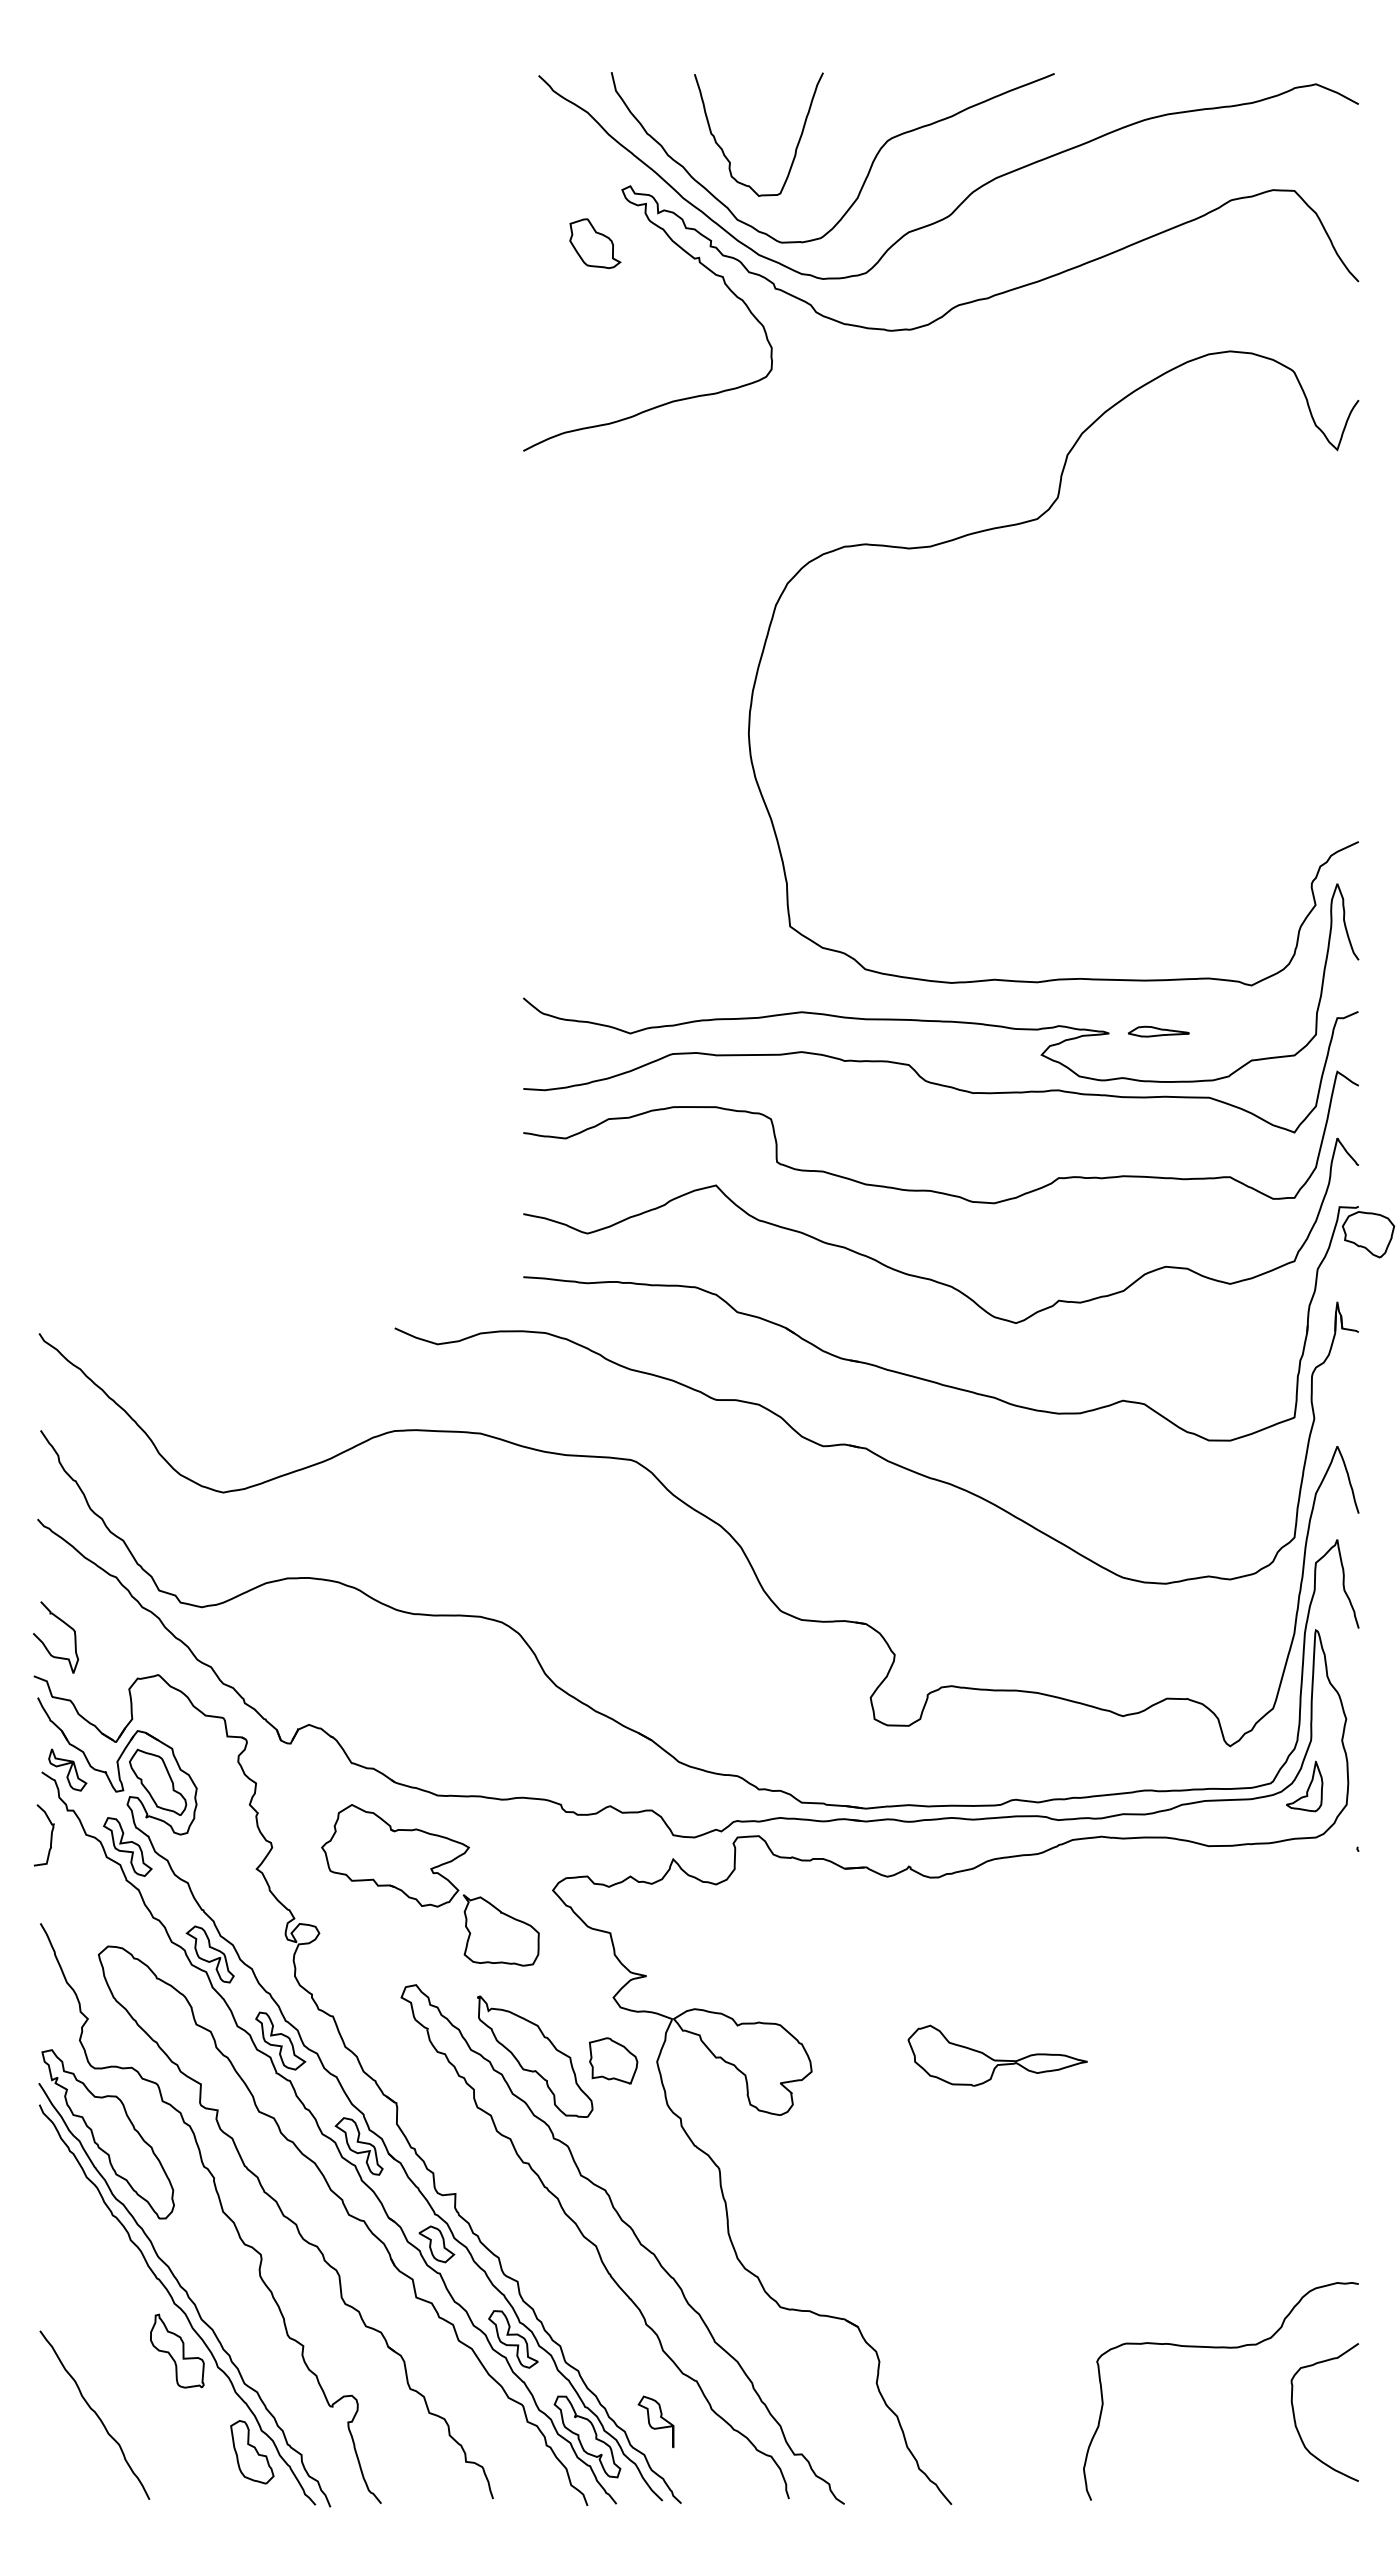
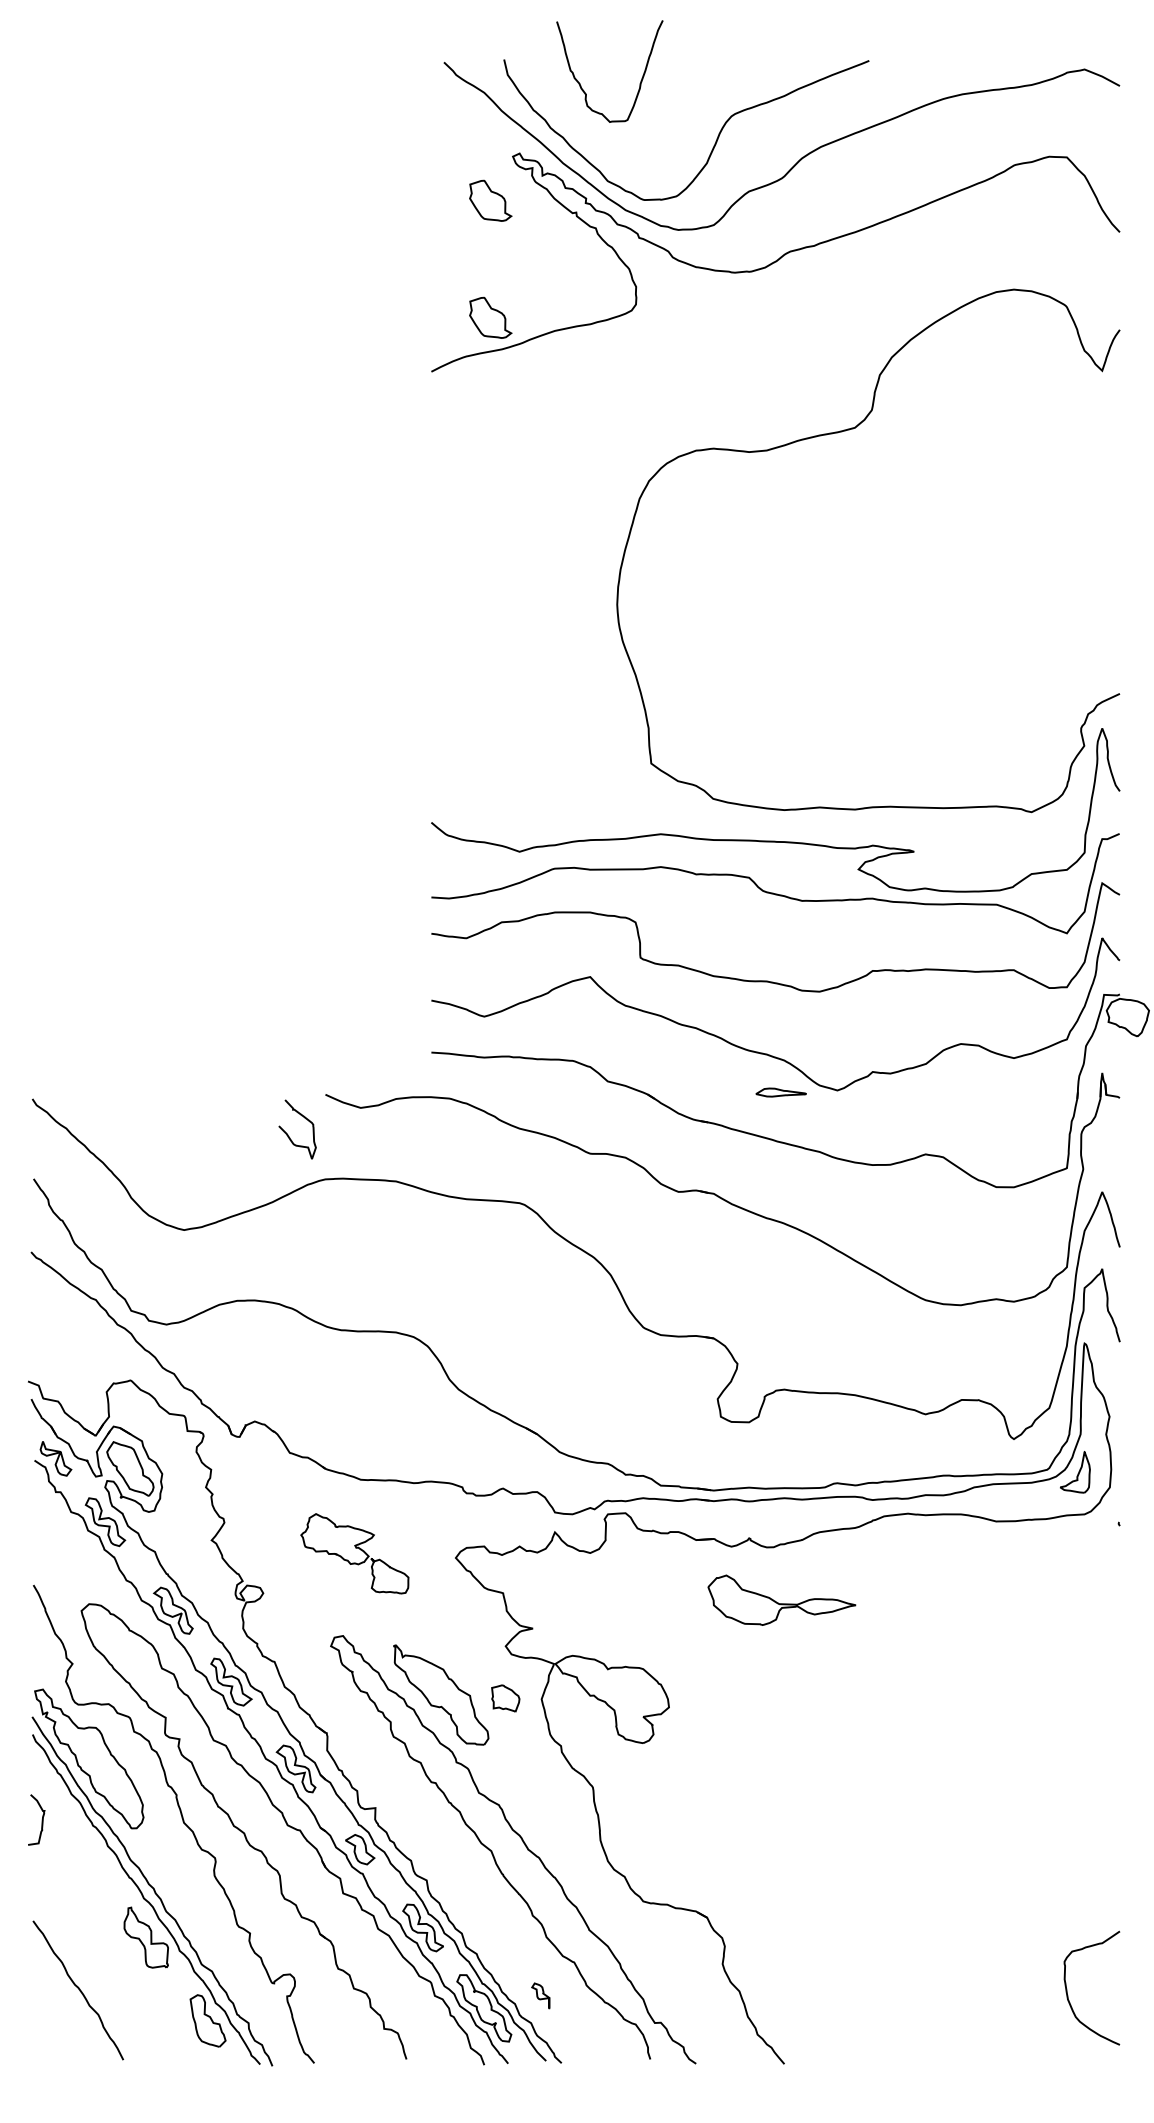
curve: (724, 152) -> (581, 86), moved
part: (595, 385) -> (490, 317), added
part: (1158, 1031) -> (780, 1092), moved
curve: (44, 1643) -> (288, 1134), moved
curve: (50, 1835) -> (41, 1820), moved
part: (430, 1885) -> (354, 1553), size x0.6
part: (997, 2055) -> (781, 1600), moved
part: (613, 2060) -> (505, 1698), size x0.7
curve: (1220, 2348) -> (1005, 1935), removed
part: (655, 2421) -> (540, 1995), size x0.6

